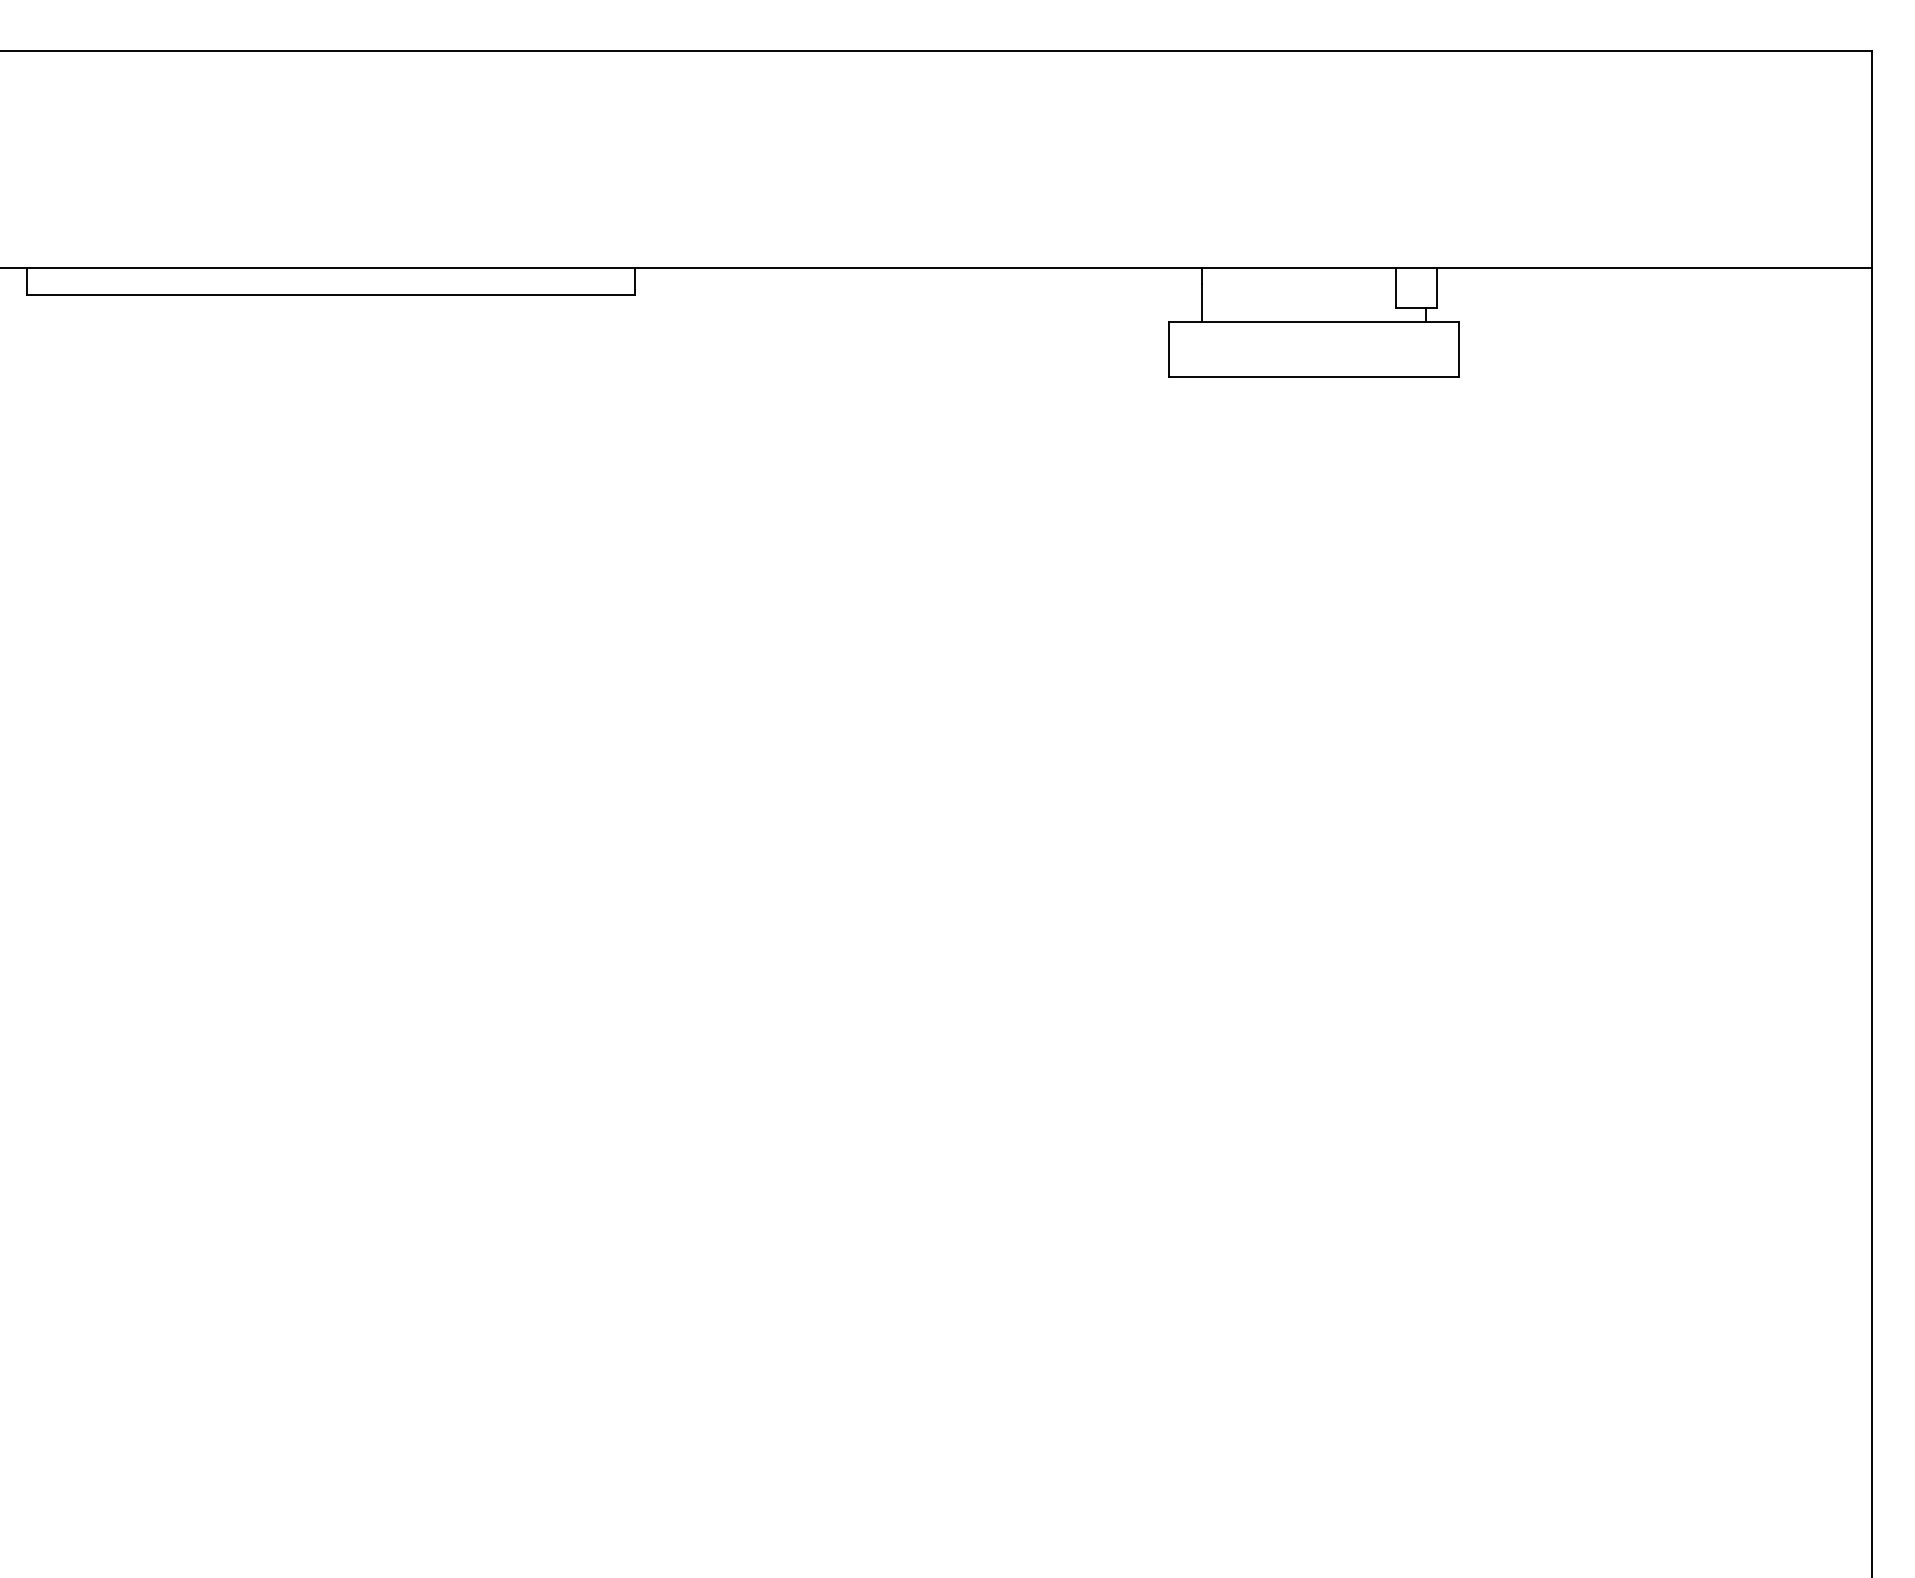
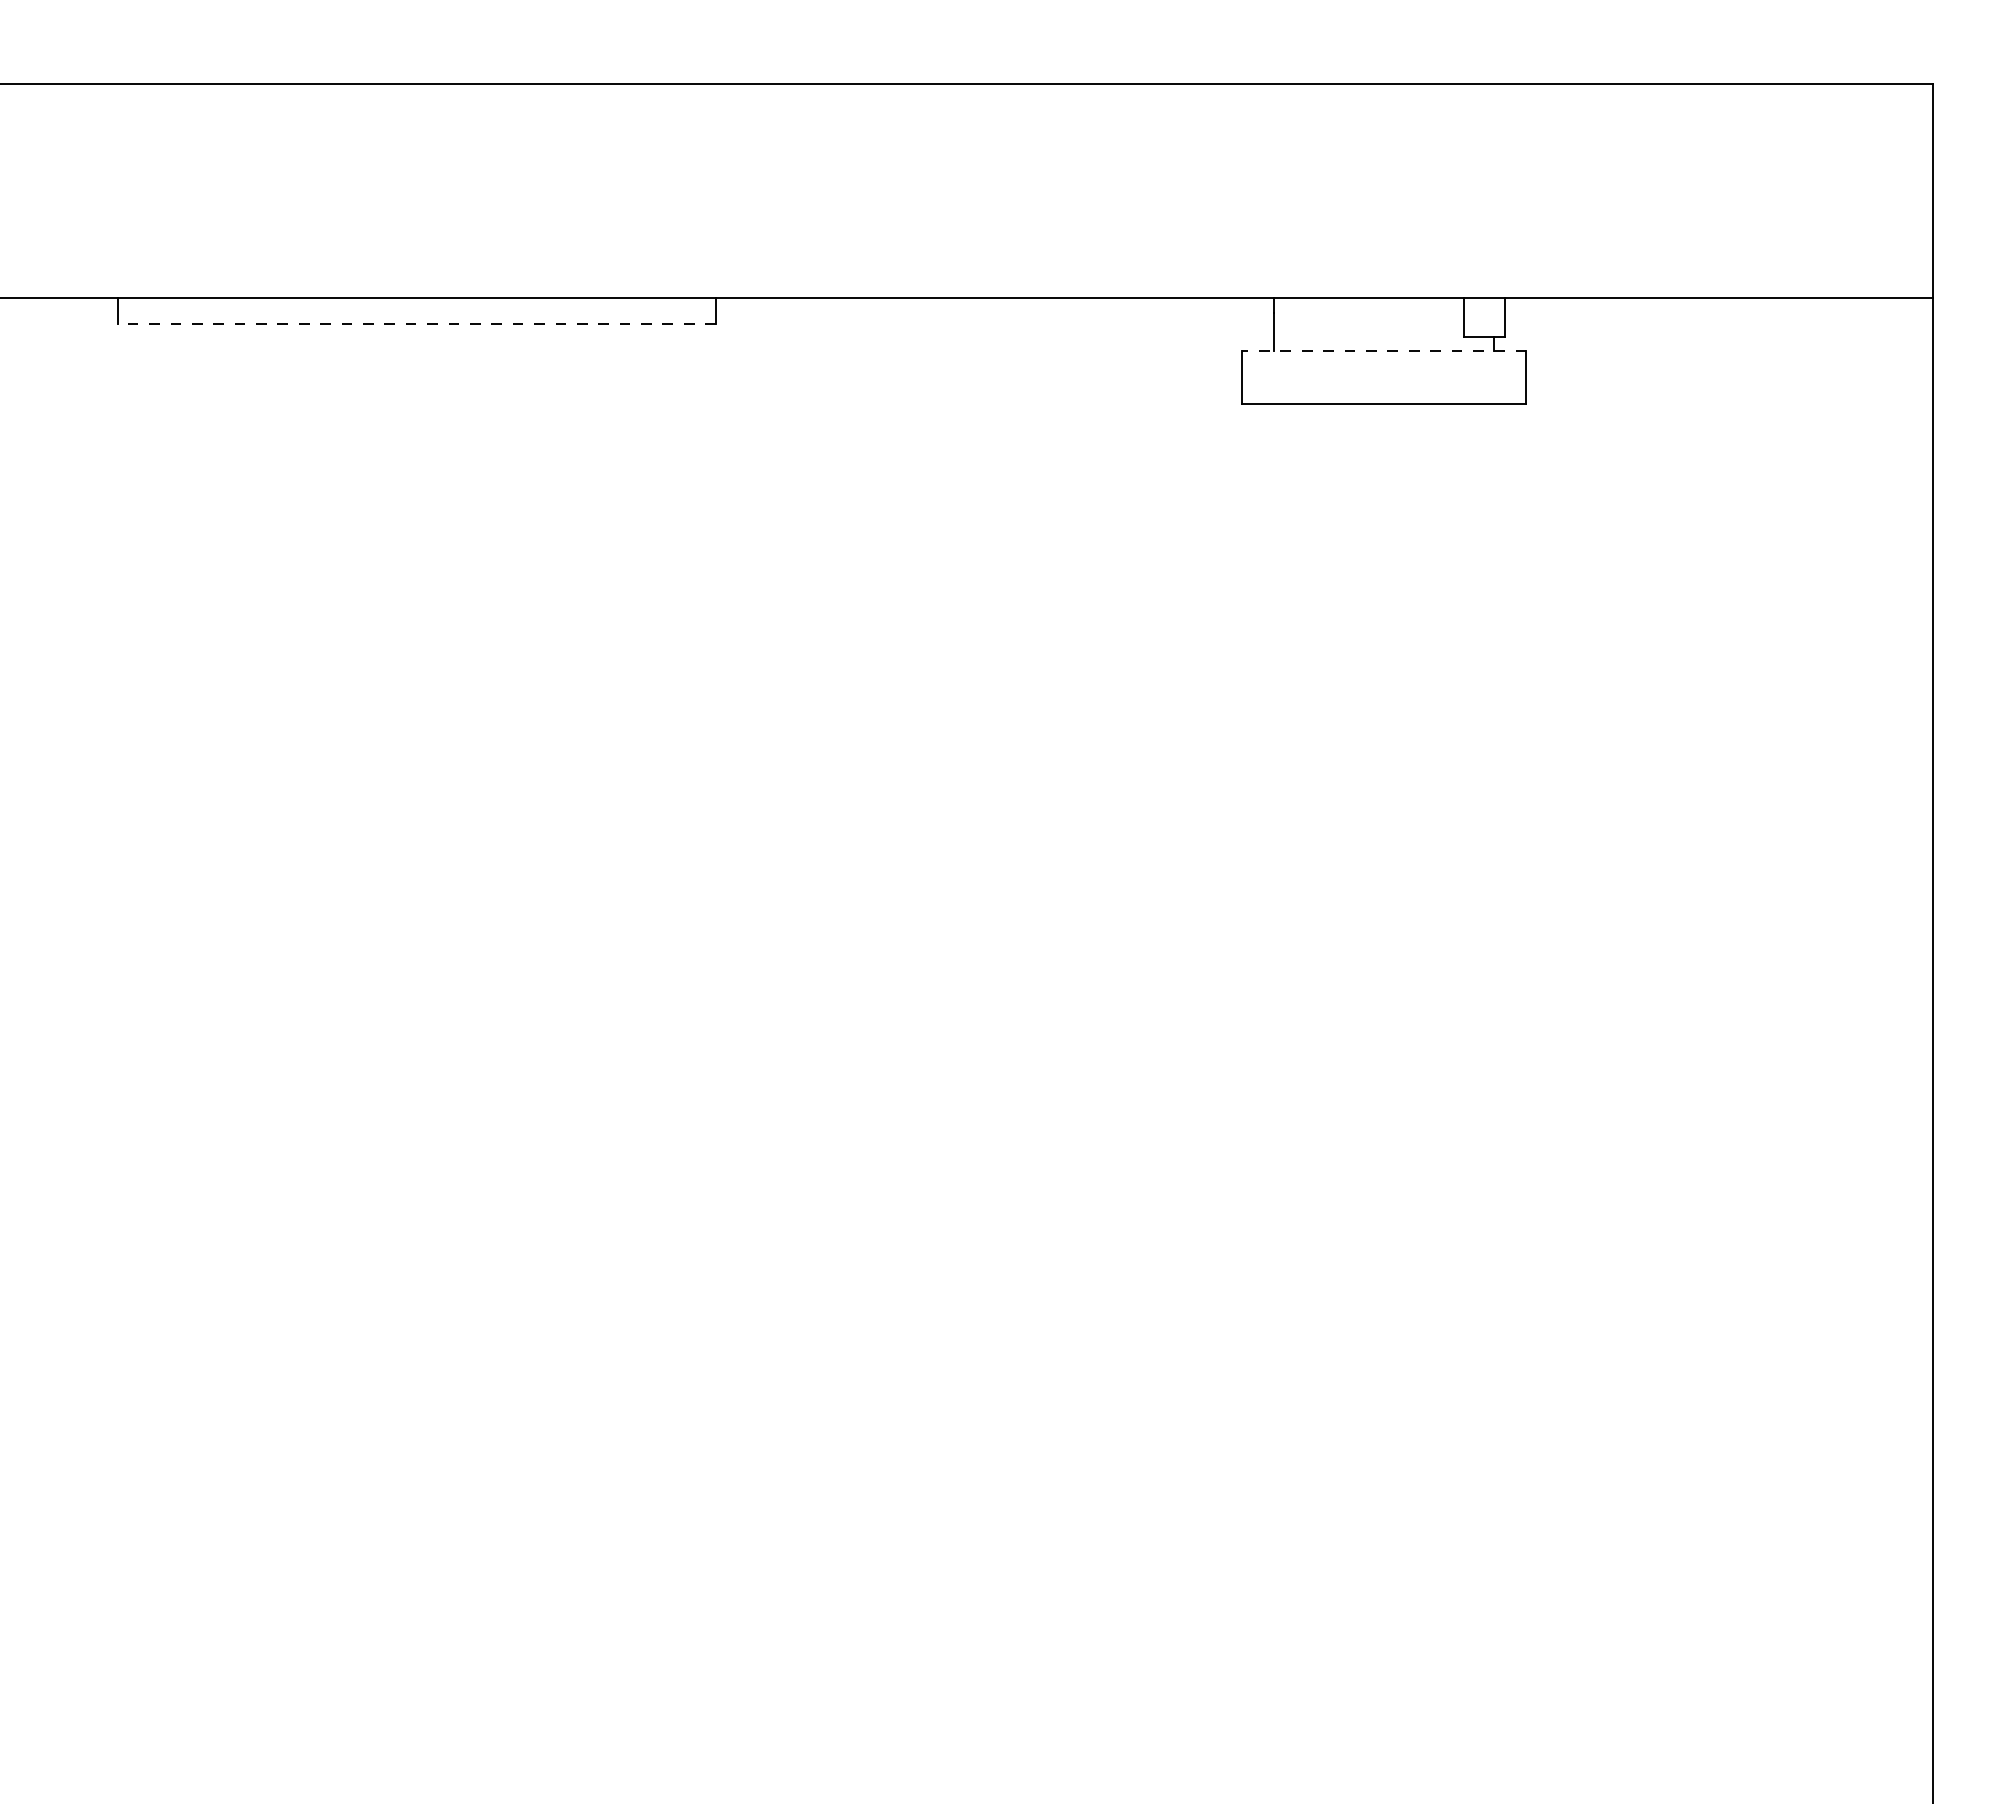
line: (331, 295) -> (417, 324), solid -> dashed
line: (1313, 322) -> (1383, 351), solid -> dashed

